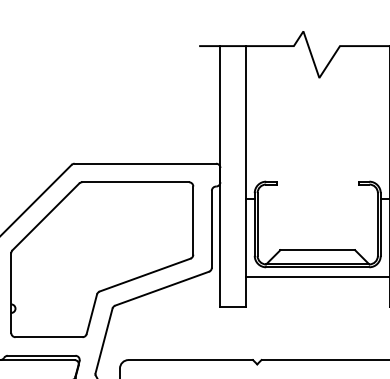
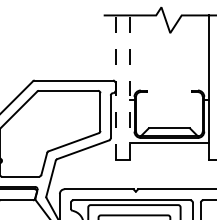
line: (220, 176) -> (115, 87), solid -> dashed
line: (245, 176) -> (129, 87), solid -> dashed

